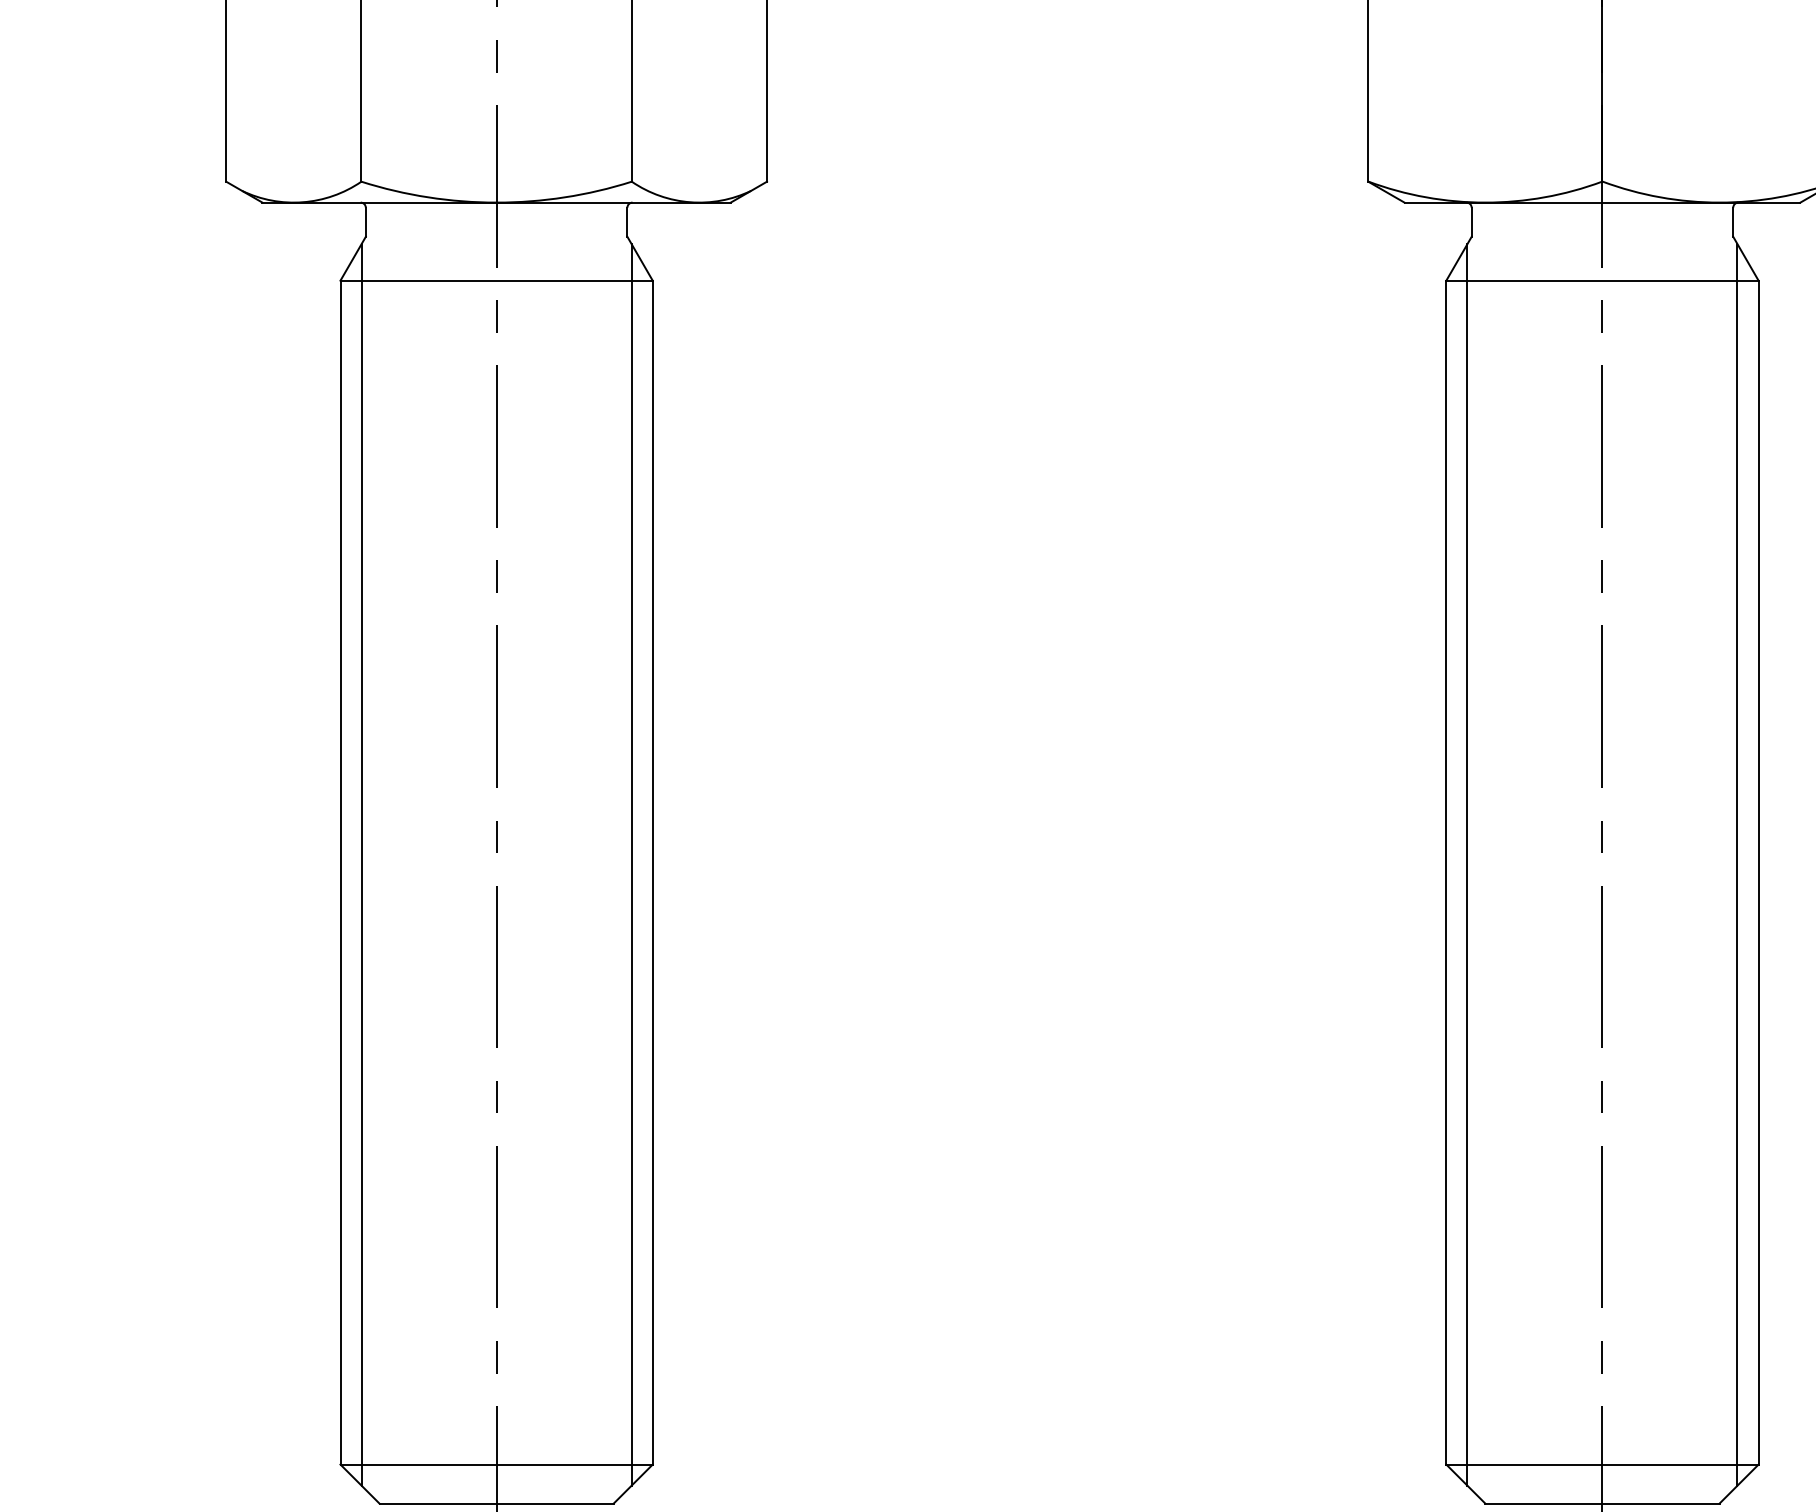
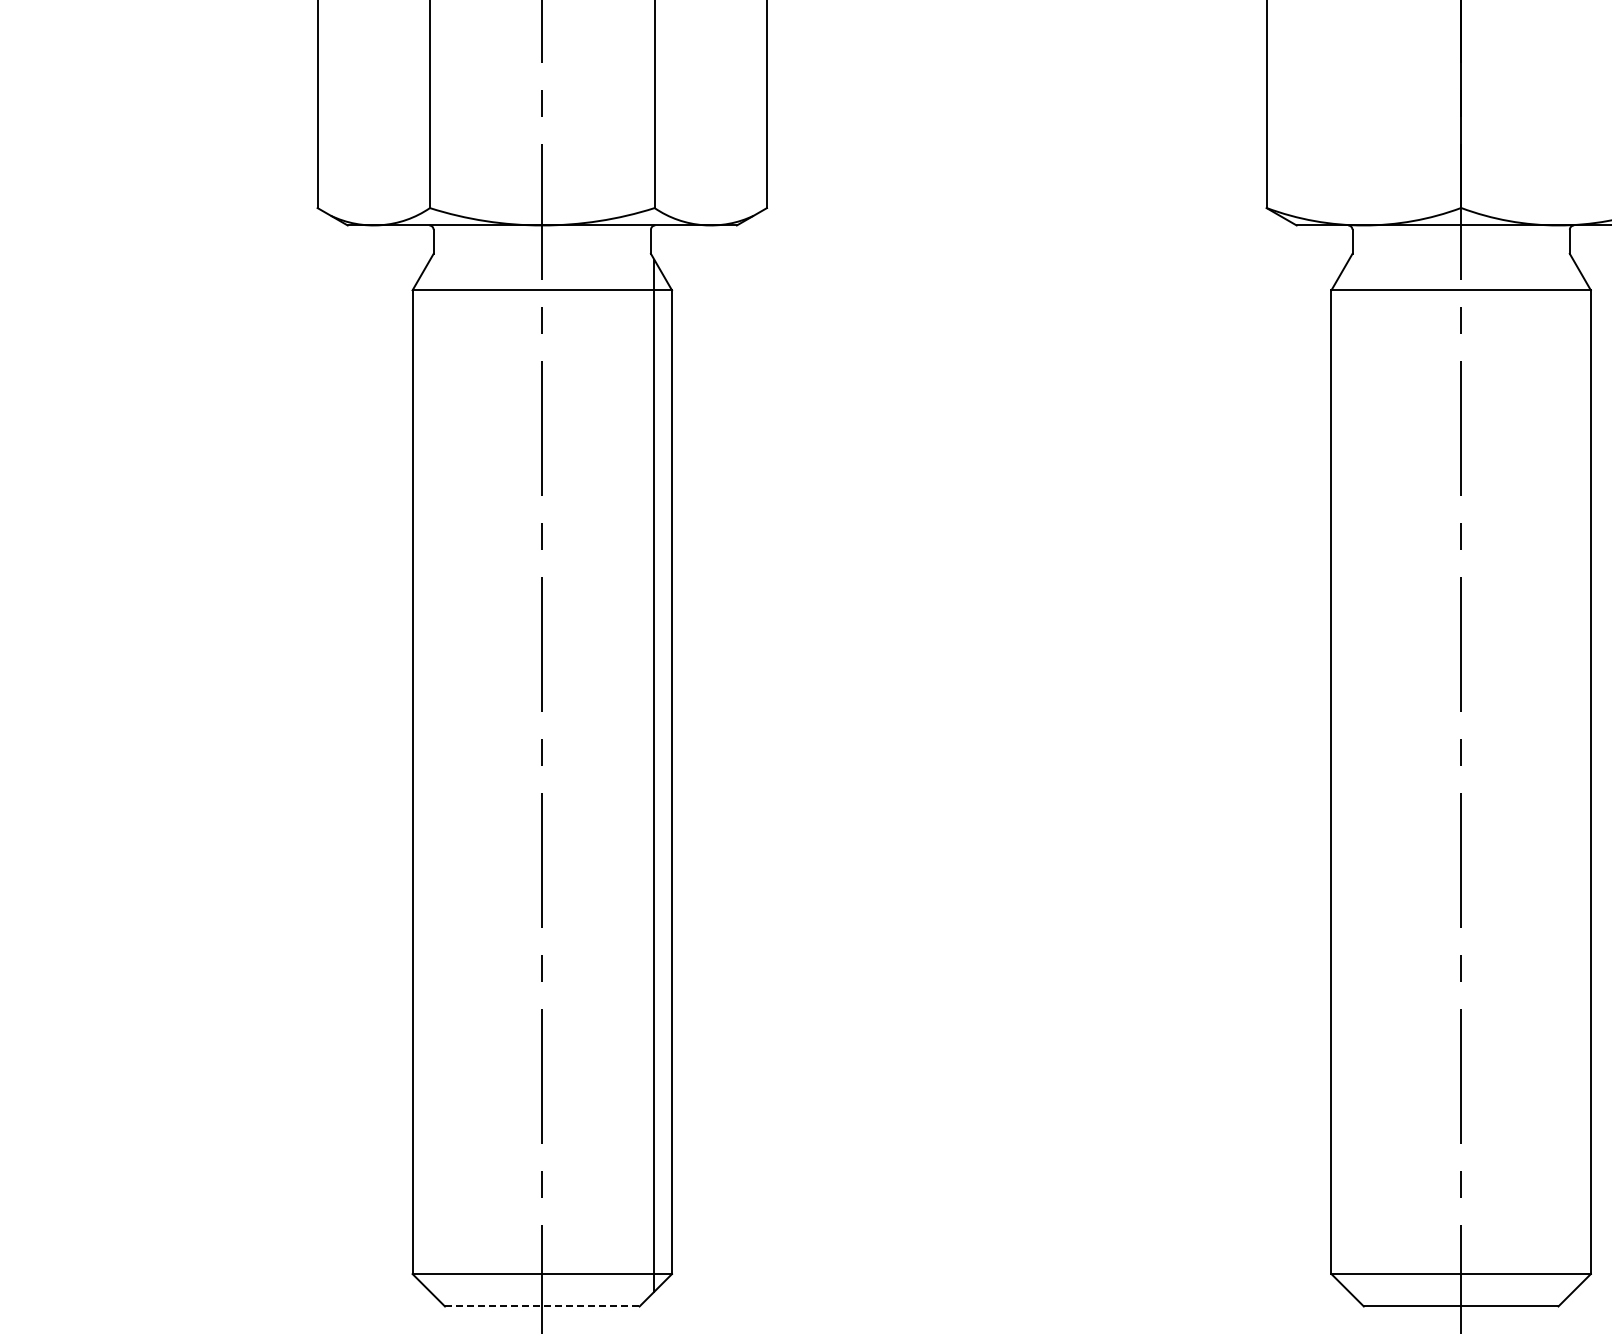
line: (362, 864) -> (430, 775), removed
line: (1468, 864) -> (1349, 775), removed
line: (1737, 864) -> (1573, 775), removed
line: (496, 1503) -> (542, 1306), solid -> dashed

